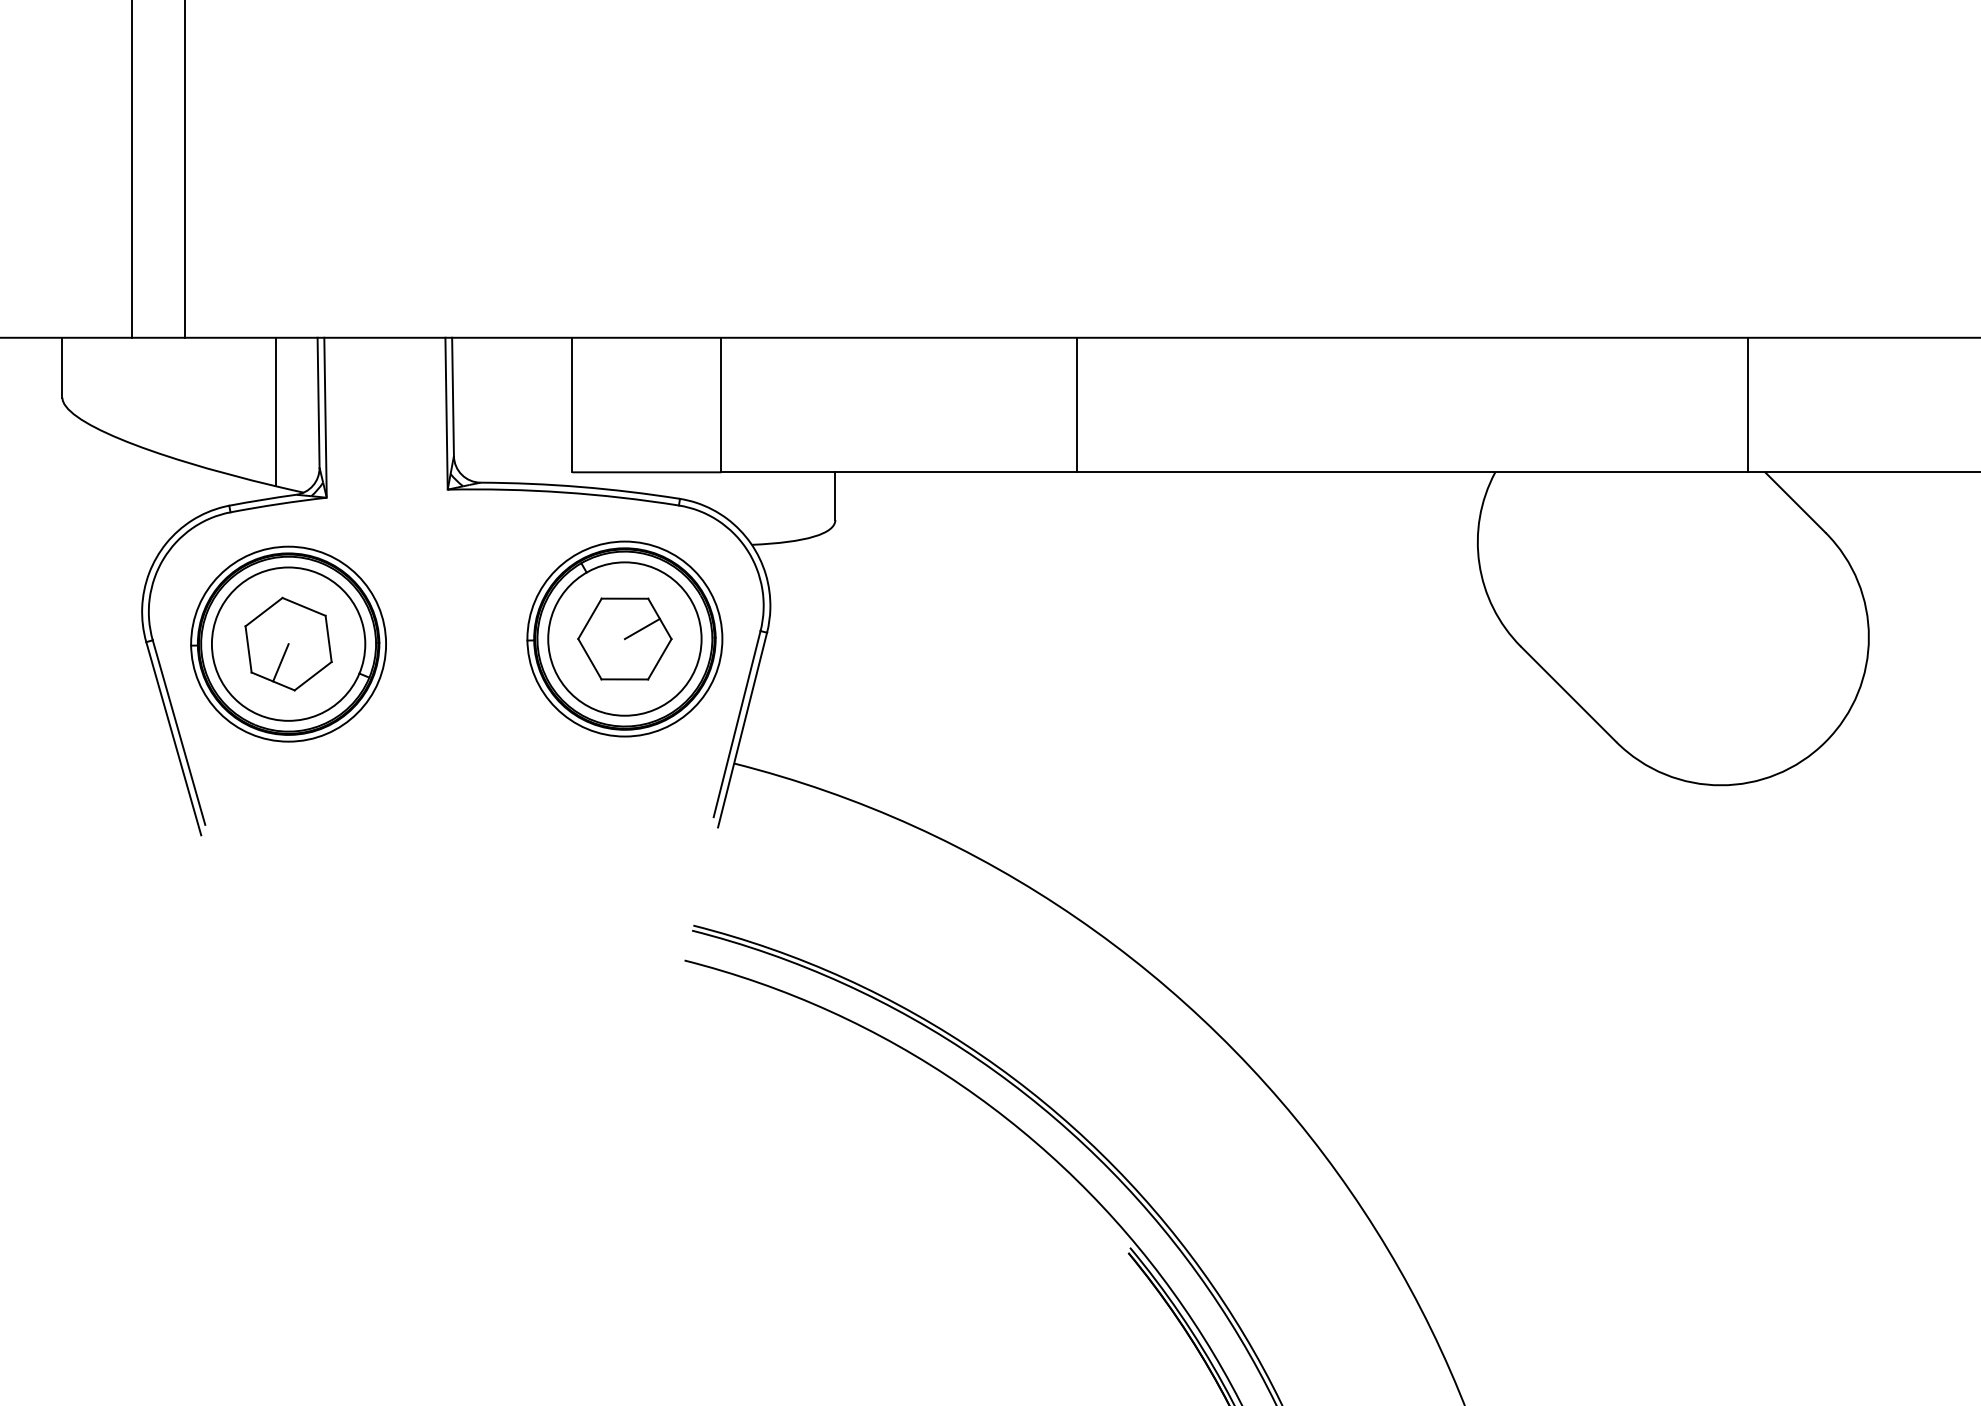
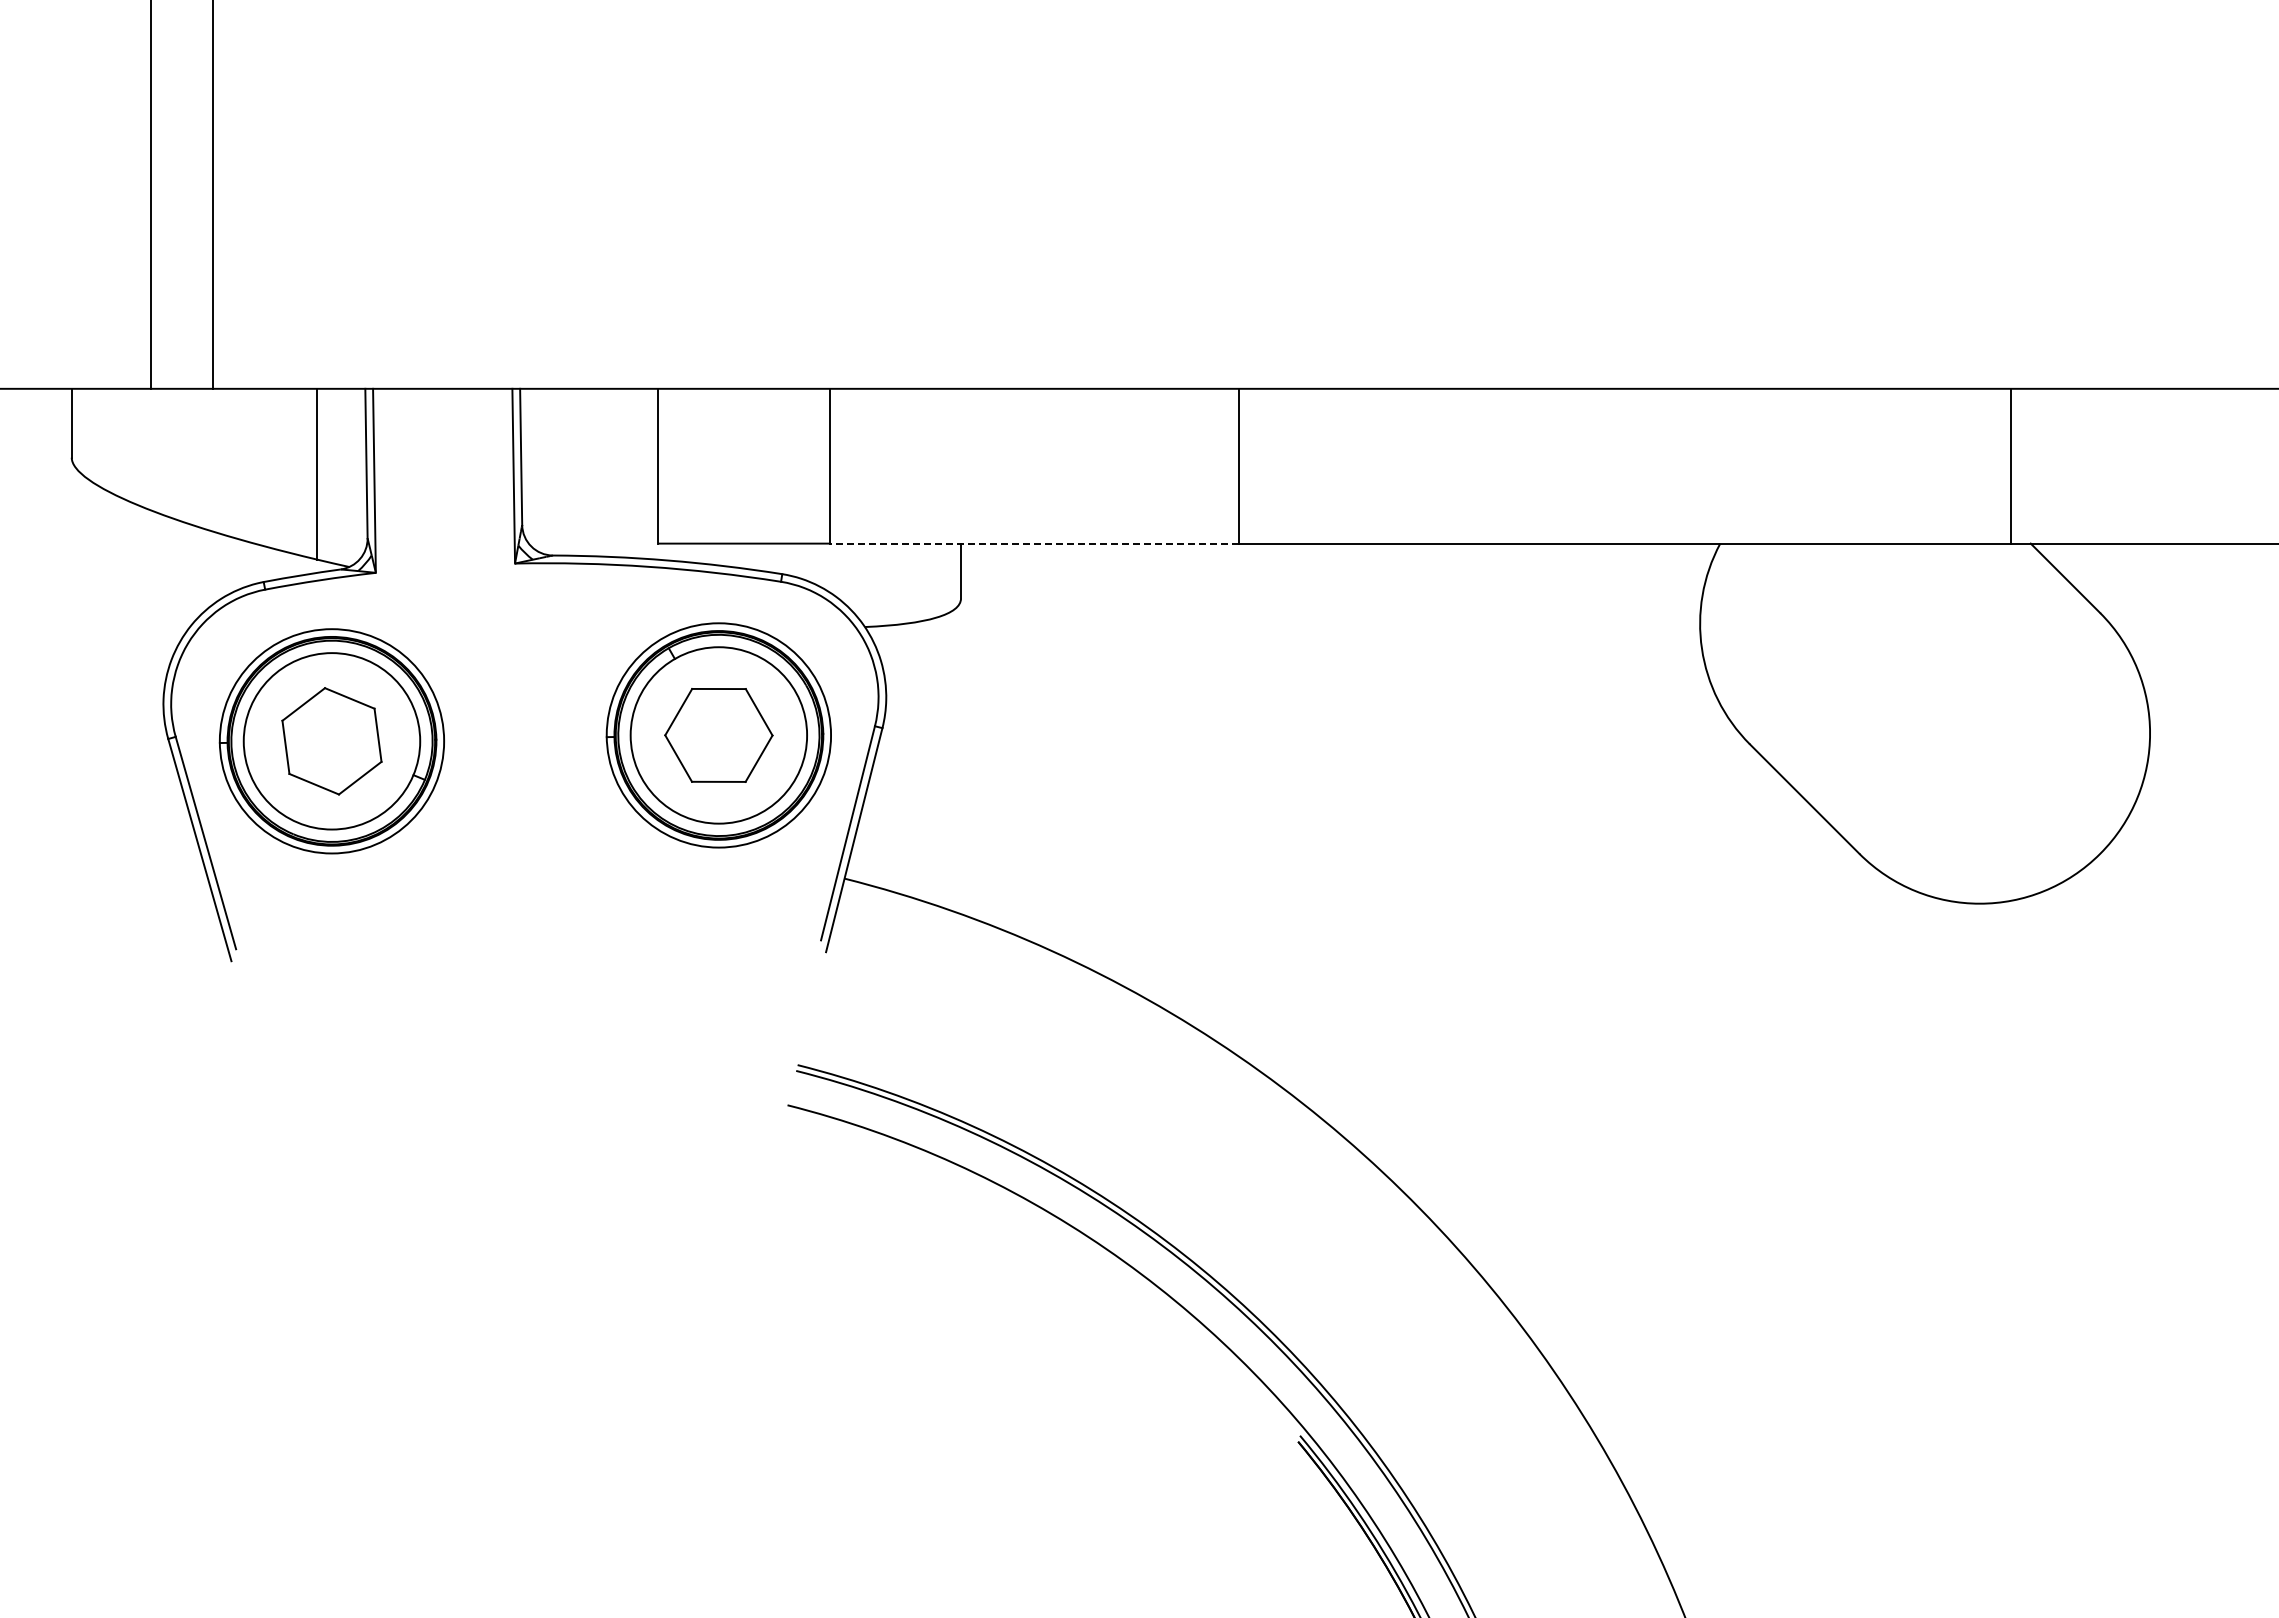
line: (899, 472) -> (1034, 543), solid -> dashed
line: (641, 628) -> (738, 723), removed
line: (281, 662) -> (323, 762), removed

